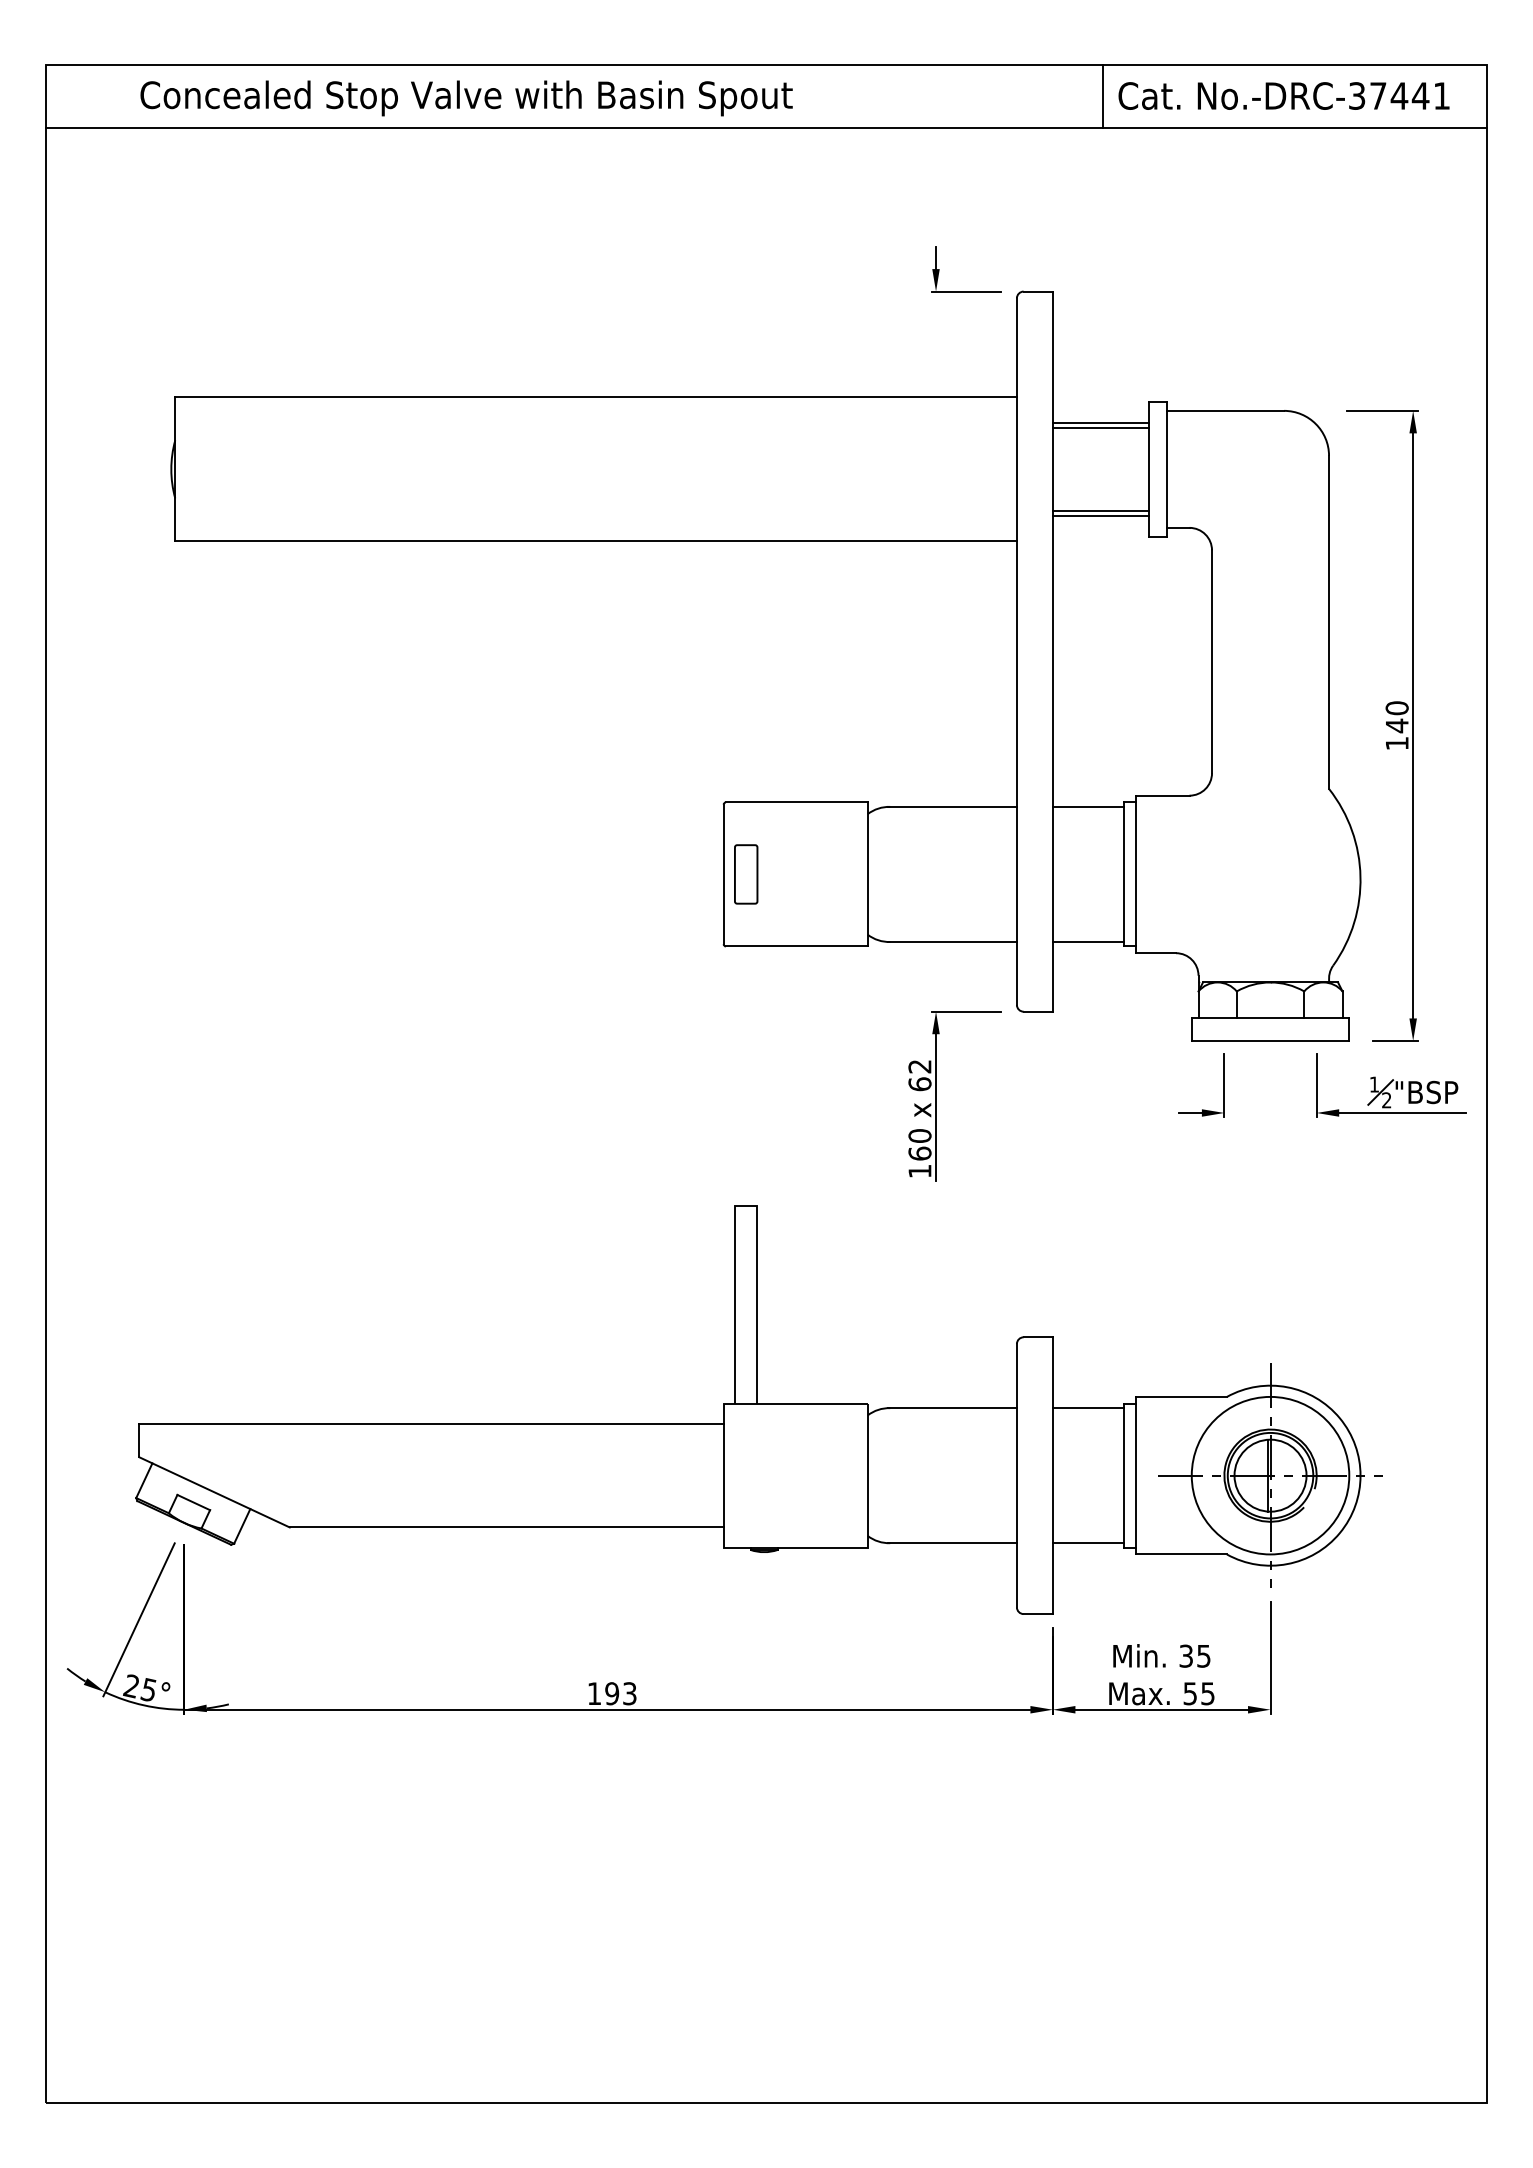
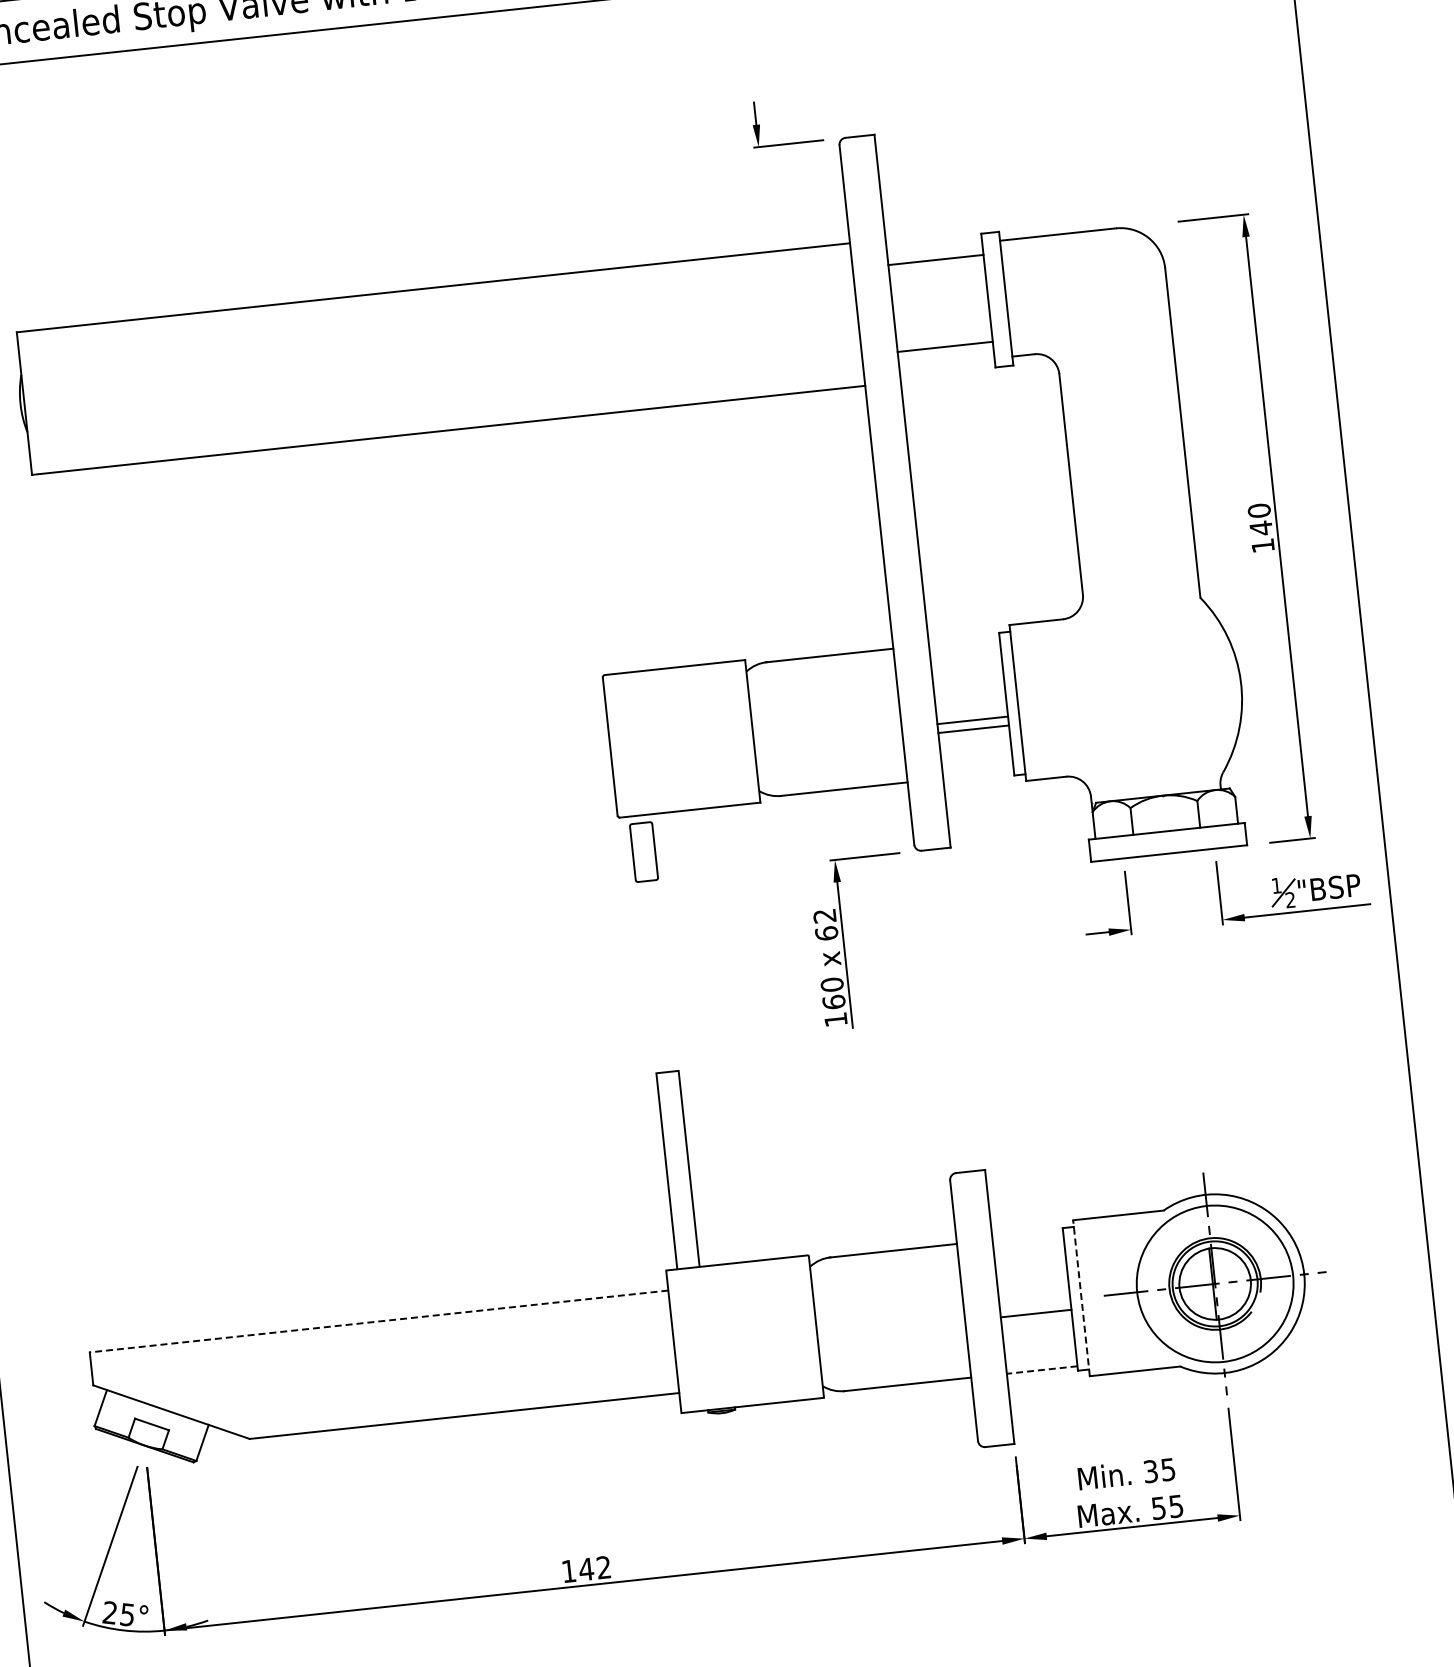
line: (1100, 427) -> (935, 264), removed
line: (1100, 515) -> (945, 351), removed
line: (1088, 806) -> (973, 728), moved
part: (746, 874) -> (644, 852), moved
line: (1088, 941) -> (972, 719), moved
line: (1088, 1408) -> (1036, 1313), moved
line: (430, 1423) -> (378, 1321), solid -> dashed
line: (1135, 1475) -> (1081, 1298), solid -> dashed
line: (1088, 1543) -> (1042, 1370), solid -> dashed
text: (620, 1693) -> (594, 1568), 193 -> 142

